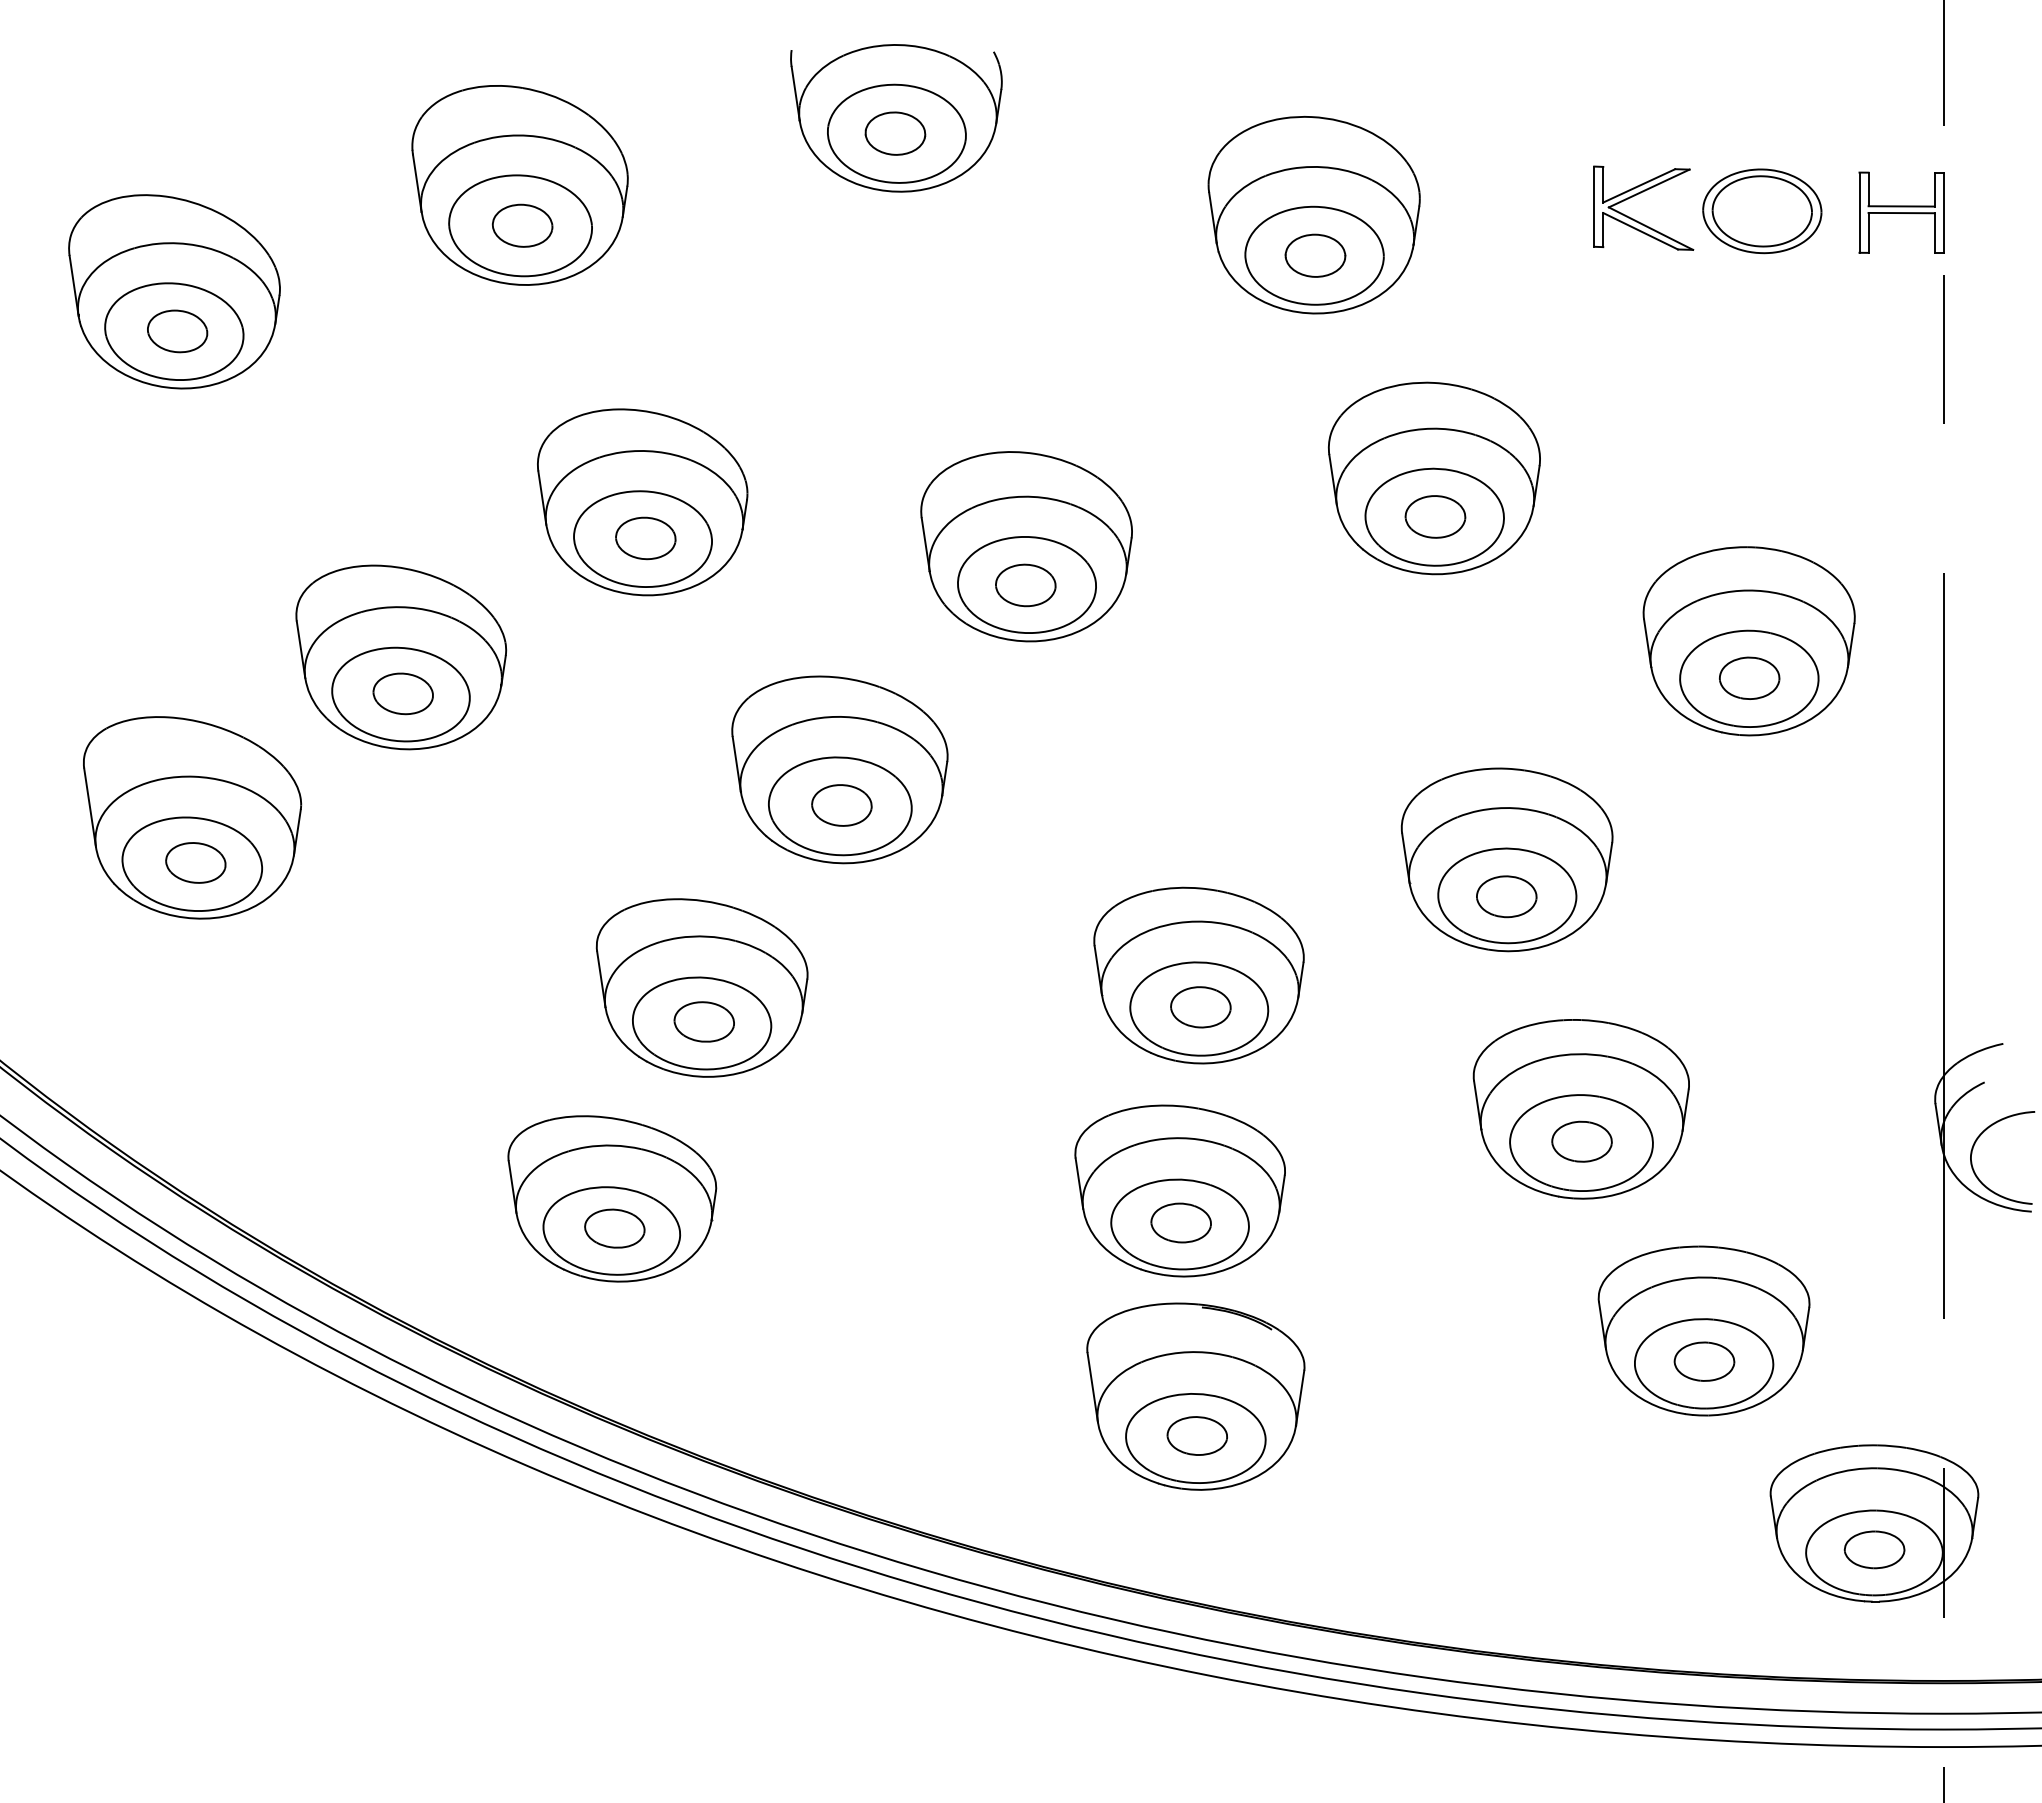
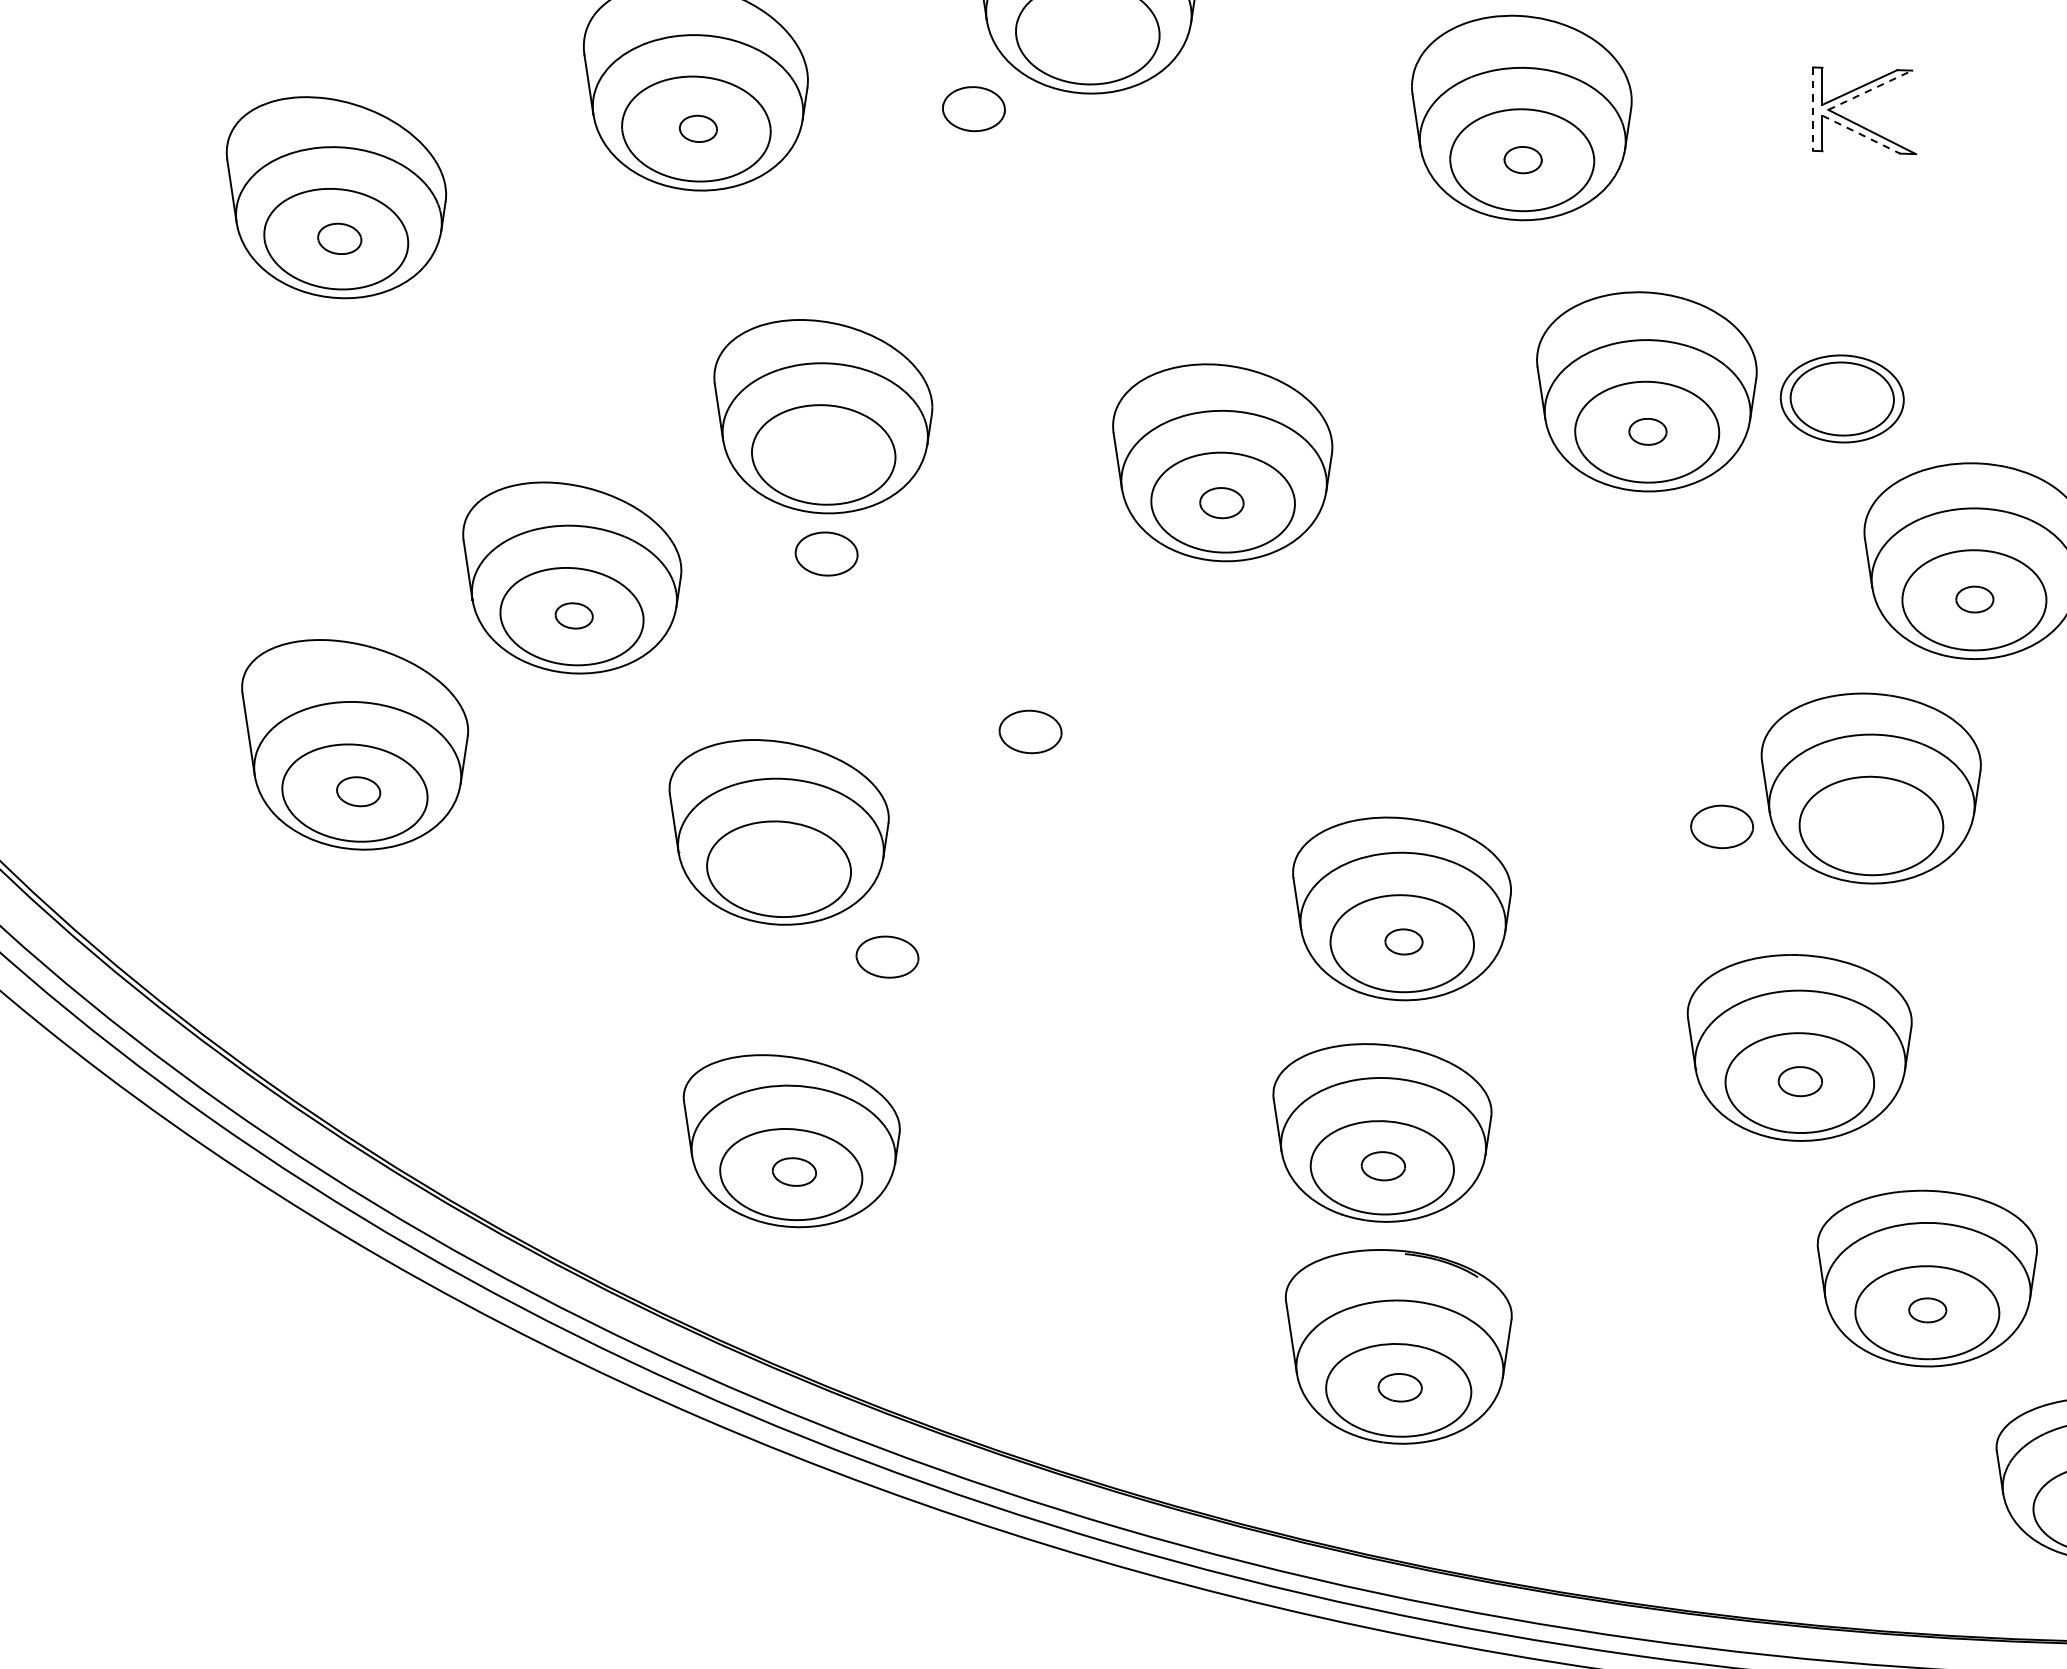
part: (895, 133) -> (974, 108), moved
line: (1649, 188) -> (1870, 90), solid -> dashed
line: (1594, 207) -> (1813, 109), solid -> dashed
part: (1762, 211) -> (1842, 399), moved
part: (522, 225) -> (698, 128), size x0.6
line: (1640, 231) -> (1861, 134), solid -> dashed
part: (1315, 255) -> (1523, 159), size x0.6
part: (177, 331) -> (339, 238), size x0.7
part: (1435, 516) -> (1647, 431), size x0.6
part: (645, 538) -> (826, 554), moved
part: (1025, 585) -> (1221, 503), size x0.7
part: (1749, 677) -> (1974, 598), size x0.6
part: (402, 693) -> (573, 615), size x0.6
part: (839, 769) -> (1028, 694), removed
part: (1506, 859) -> (1870, 788), moved
part: (195, 862) -> (358, 791), size x0.7
part: (701, 987) -> (778, 831), moved
part: (1200, 1007) -> (1403, 942), size x0.6
part: (1581, 1141) -> (1799, 1081), size x0.7
part: (1180, 1222) -> (1382, 1165), size x0.7
part: (614, 1228) -> (794, 1171), size x0.7
part: (1704, 1361) -> (1927, 1310), size x0.6
part: (1196, 1435) -> (1399, 1387), size x0.7

